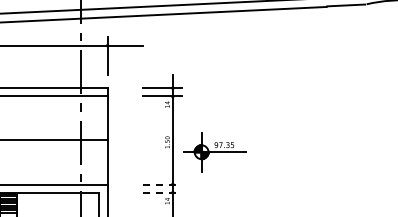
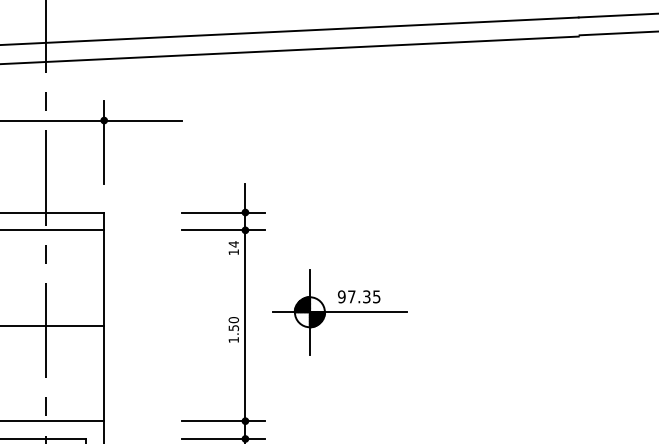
part: (214, 152) -> (337, 312), moved
line: (163, 184) -> (225, 421), dashed -> solid
line: (163, 192) -> (225, 438), dashed -> solid

